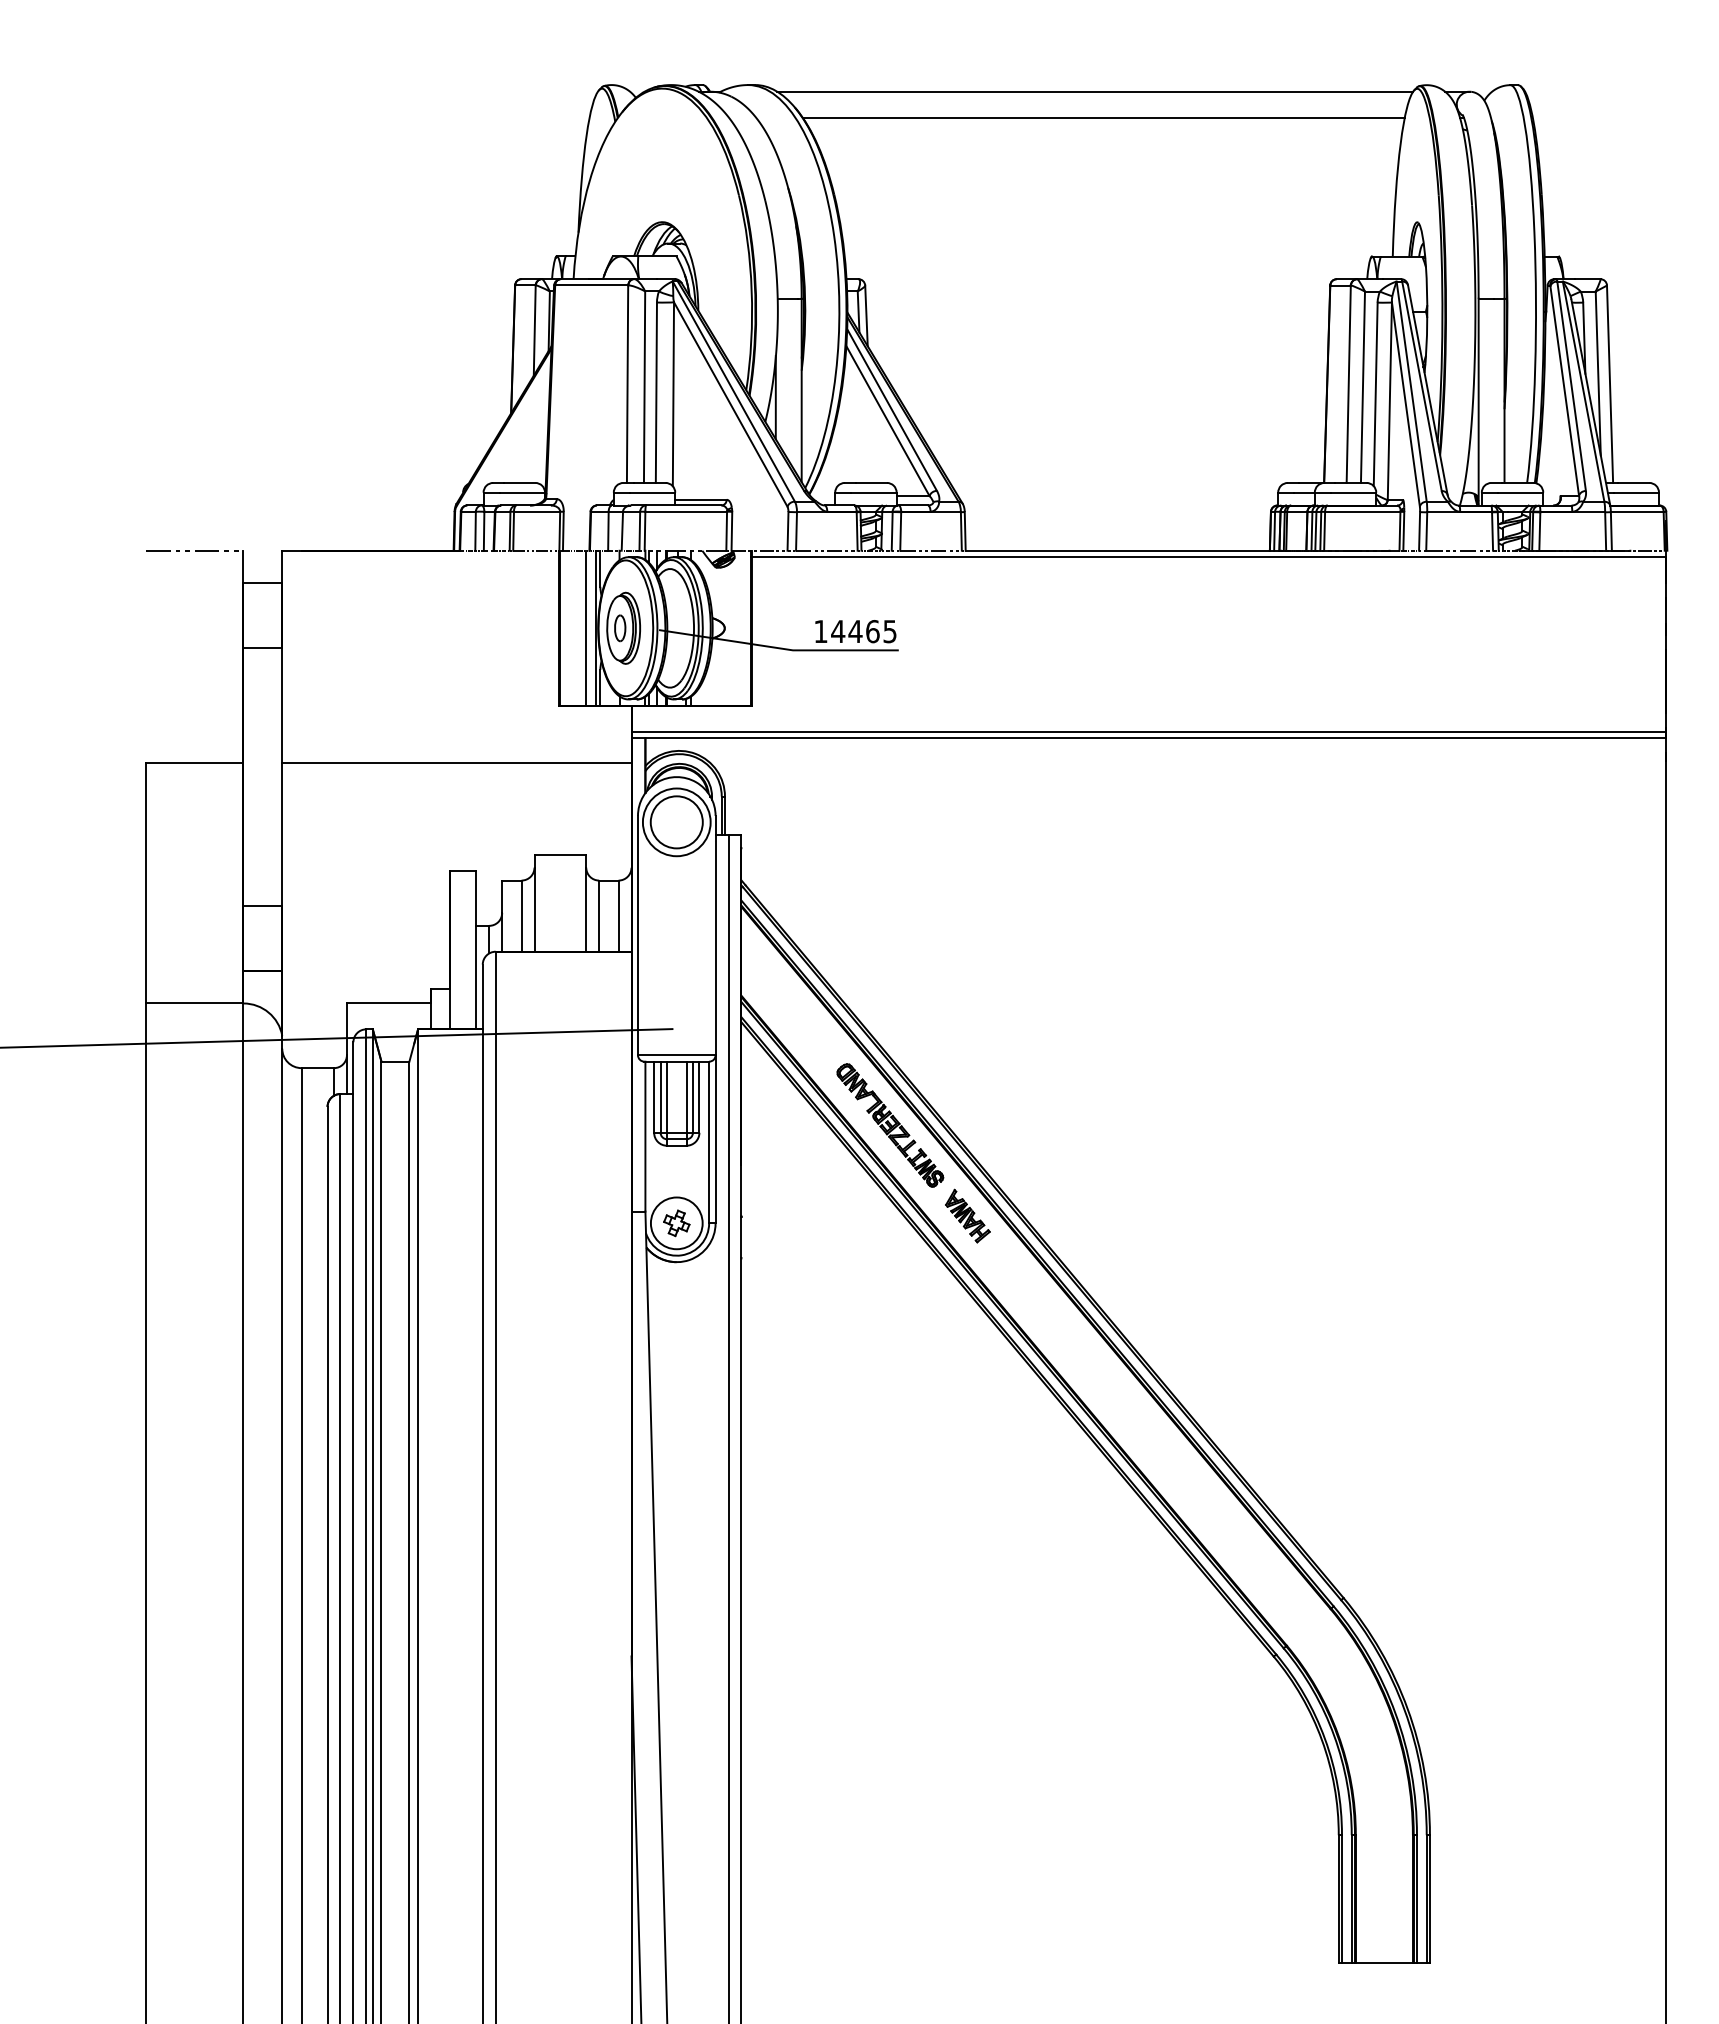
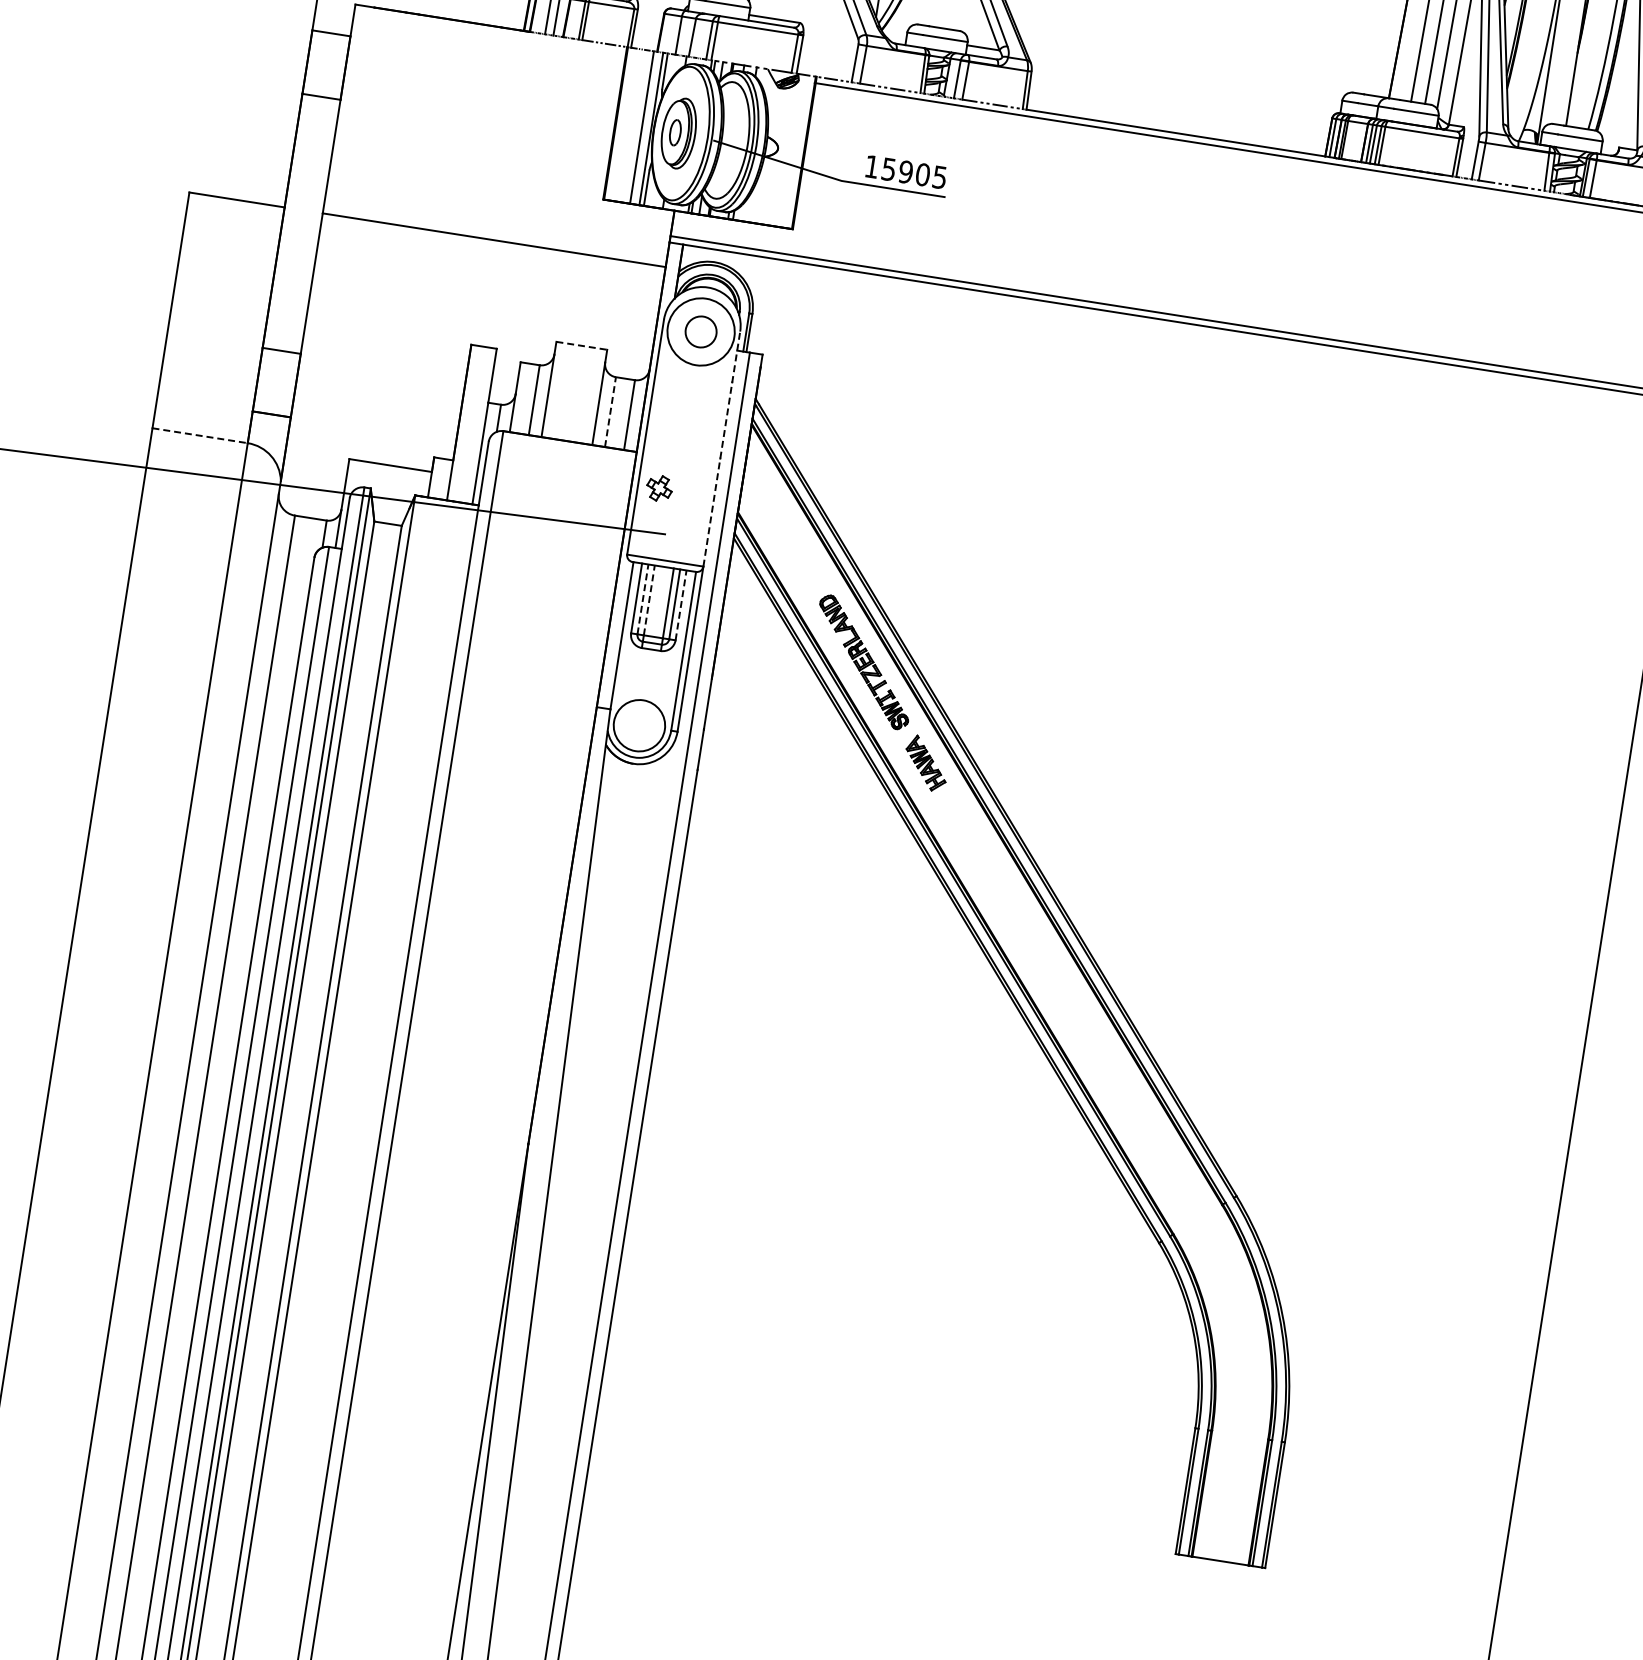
text: (855, 631) -> (905, 172), 14465 -> 15905
circle: (676, 822) -> (700, 332), size x0.6
line: (560, 854) -> (581, 345), solid -> dashed
line: (599, 916) -> (610, 412), solid -> dashed
line: (715, 935) -> (721, 449), solid -> dashed
line: (194, 1003) -> (199, 435), solid -> dashed
line: (660, 1097) -> (642, 599), solid -> dashed
line: (667, 1097) -> (649, 600), solid -> dashed
line: (699, 1097) -> (681, 605), solid -> dashed
part: (676, 1223) -> (659, 488), moved

